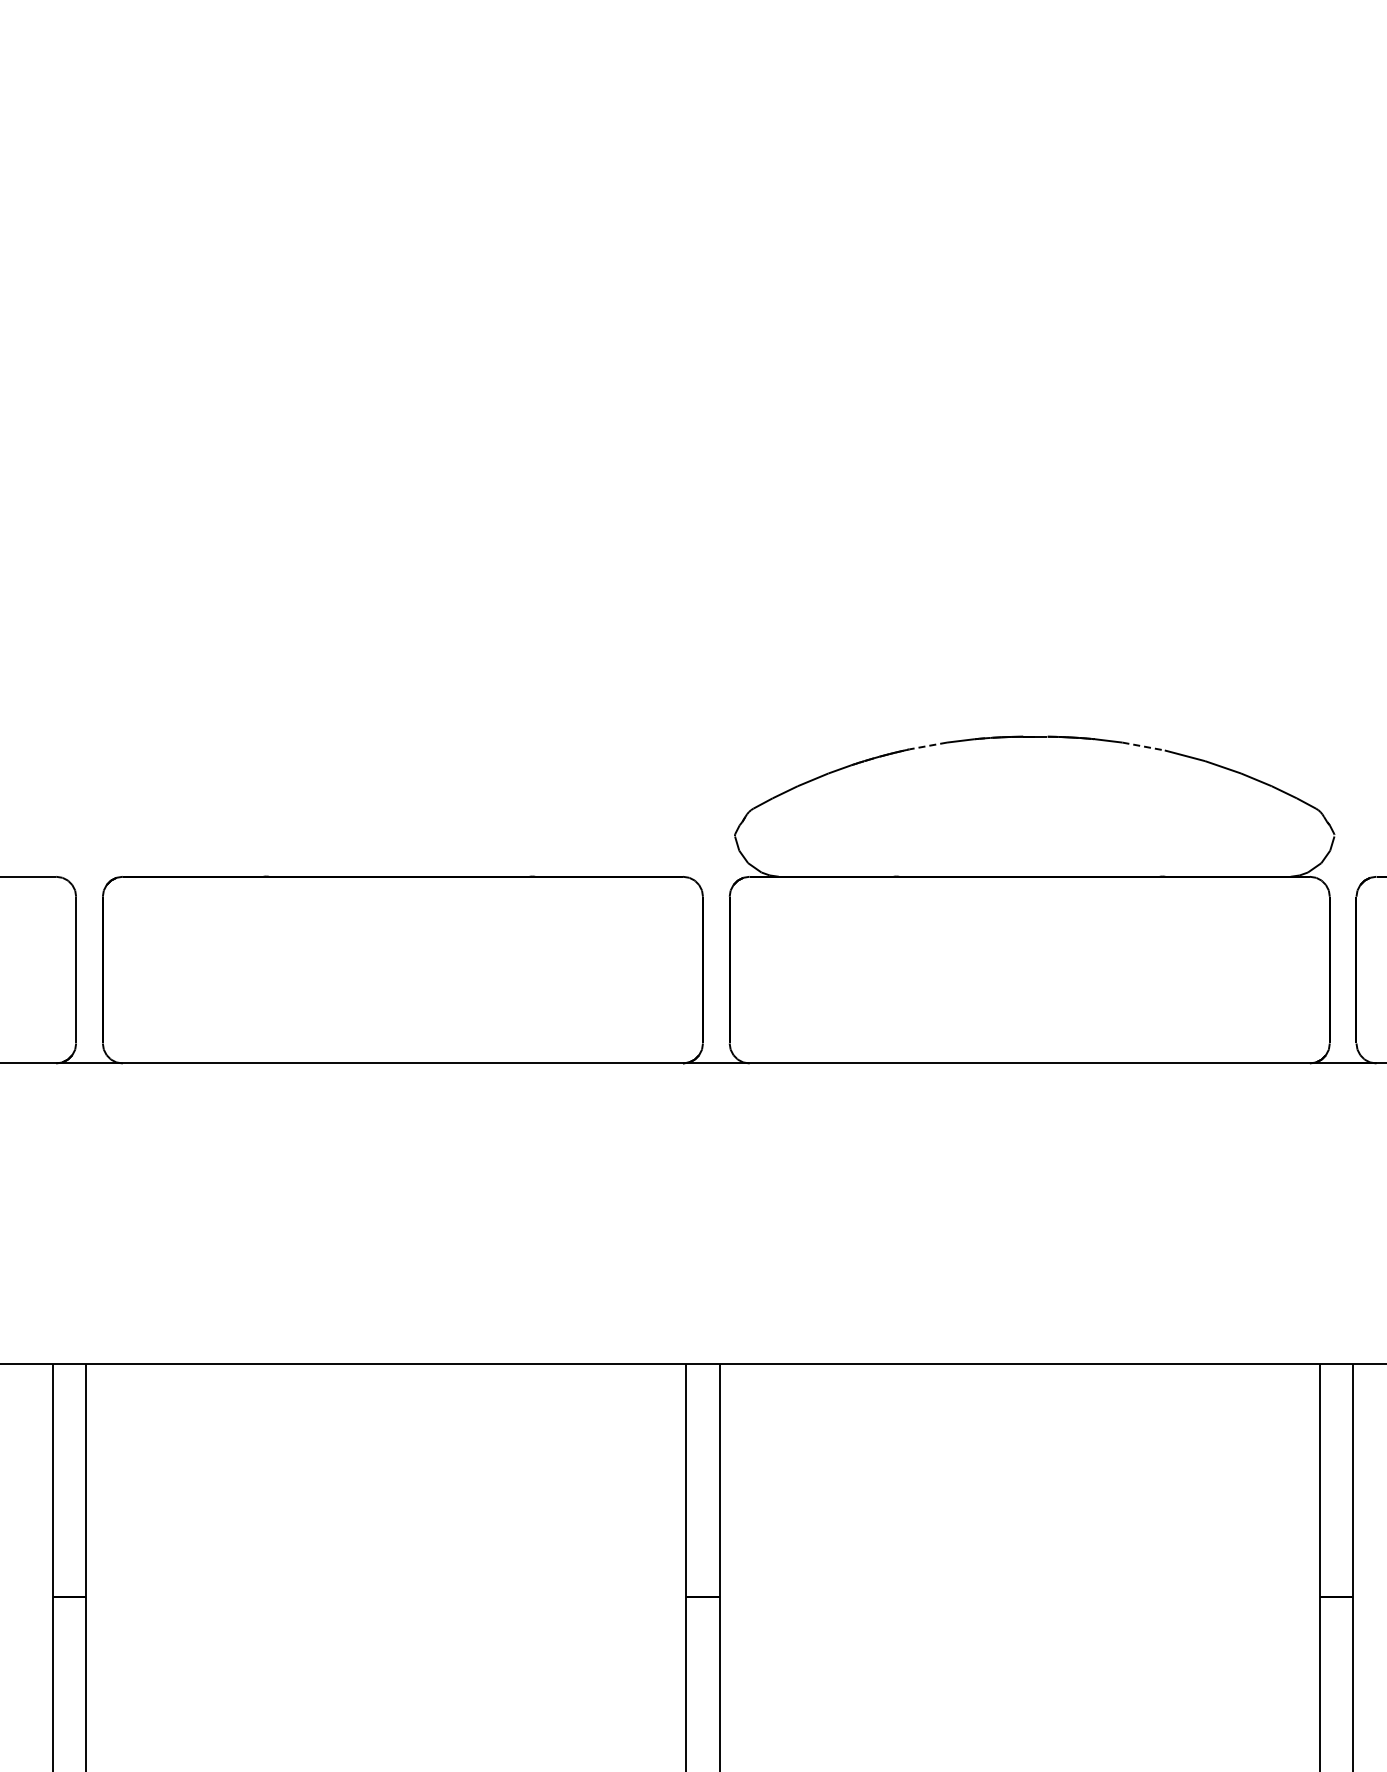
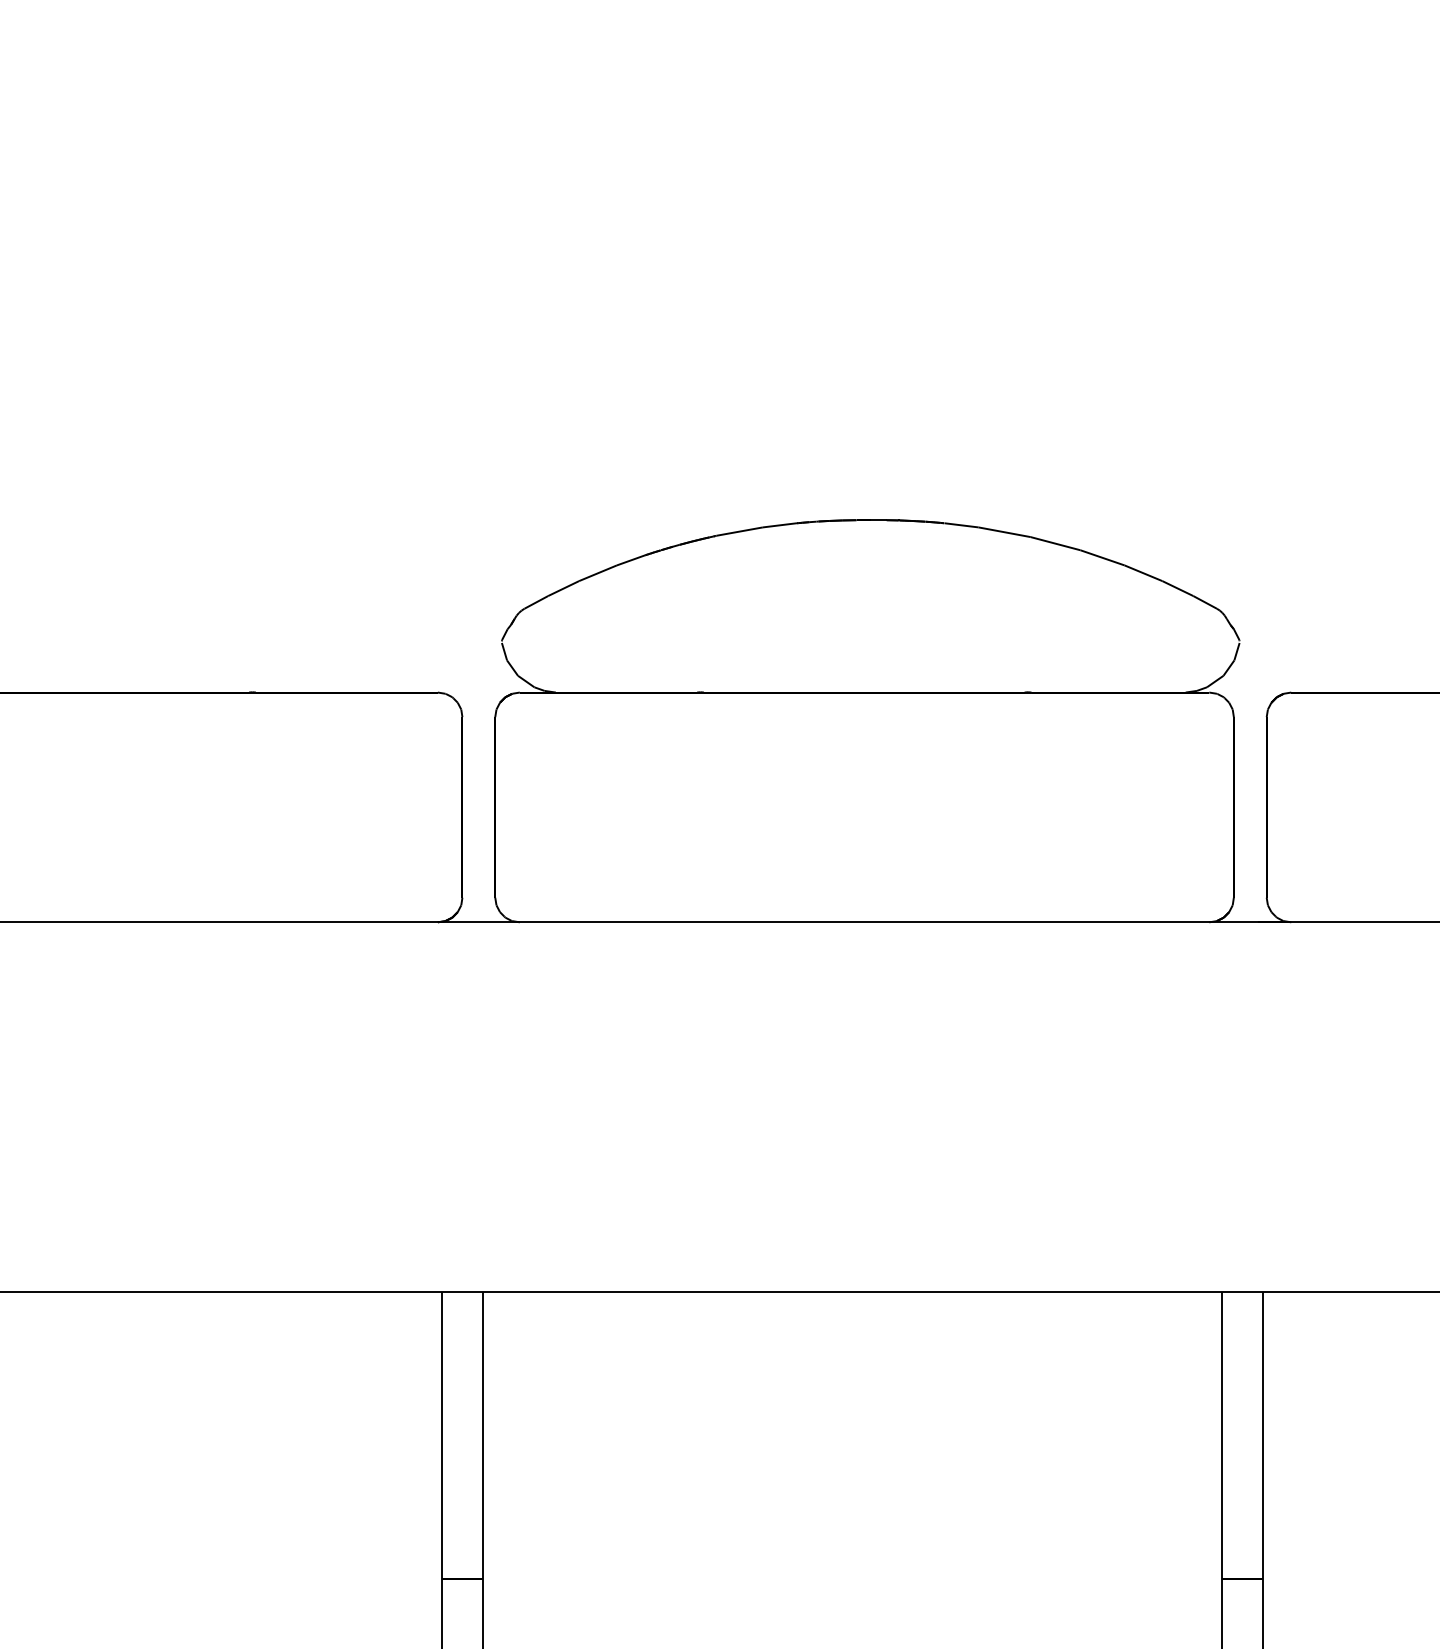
line: (927, 746) -> (738, 532), dashed -> solid
line: (1143, 746) -> (1004, 532), dashed -> solid

